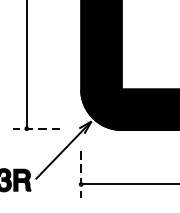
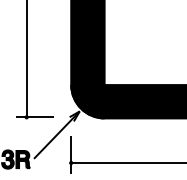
line: (36, 128) -> (34, 117), dashed -> solid
line: (81, 175) -> (71, 155), dashed -> solid

